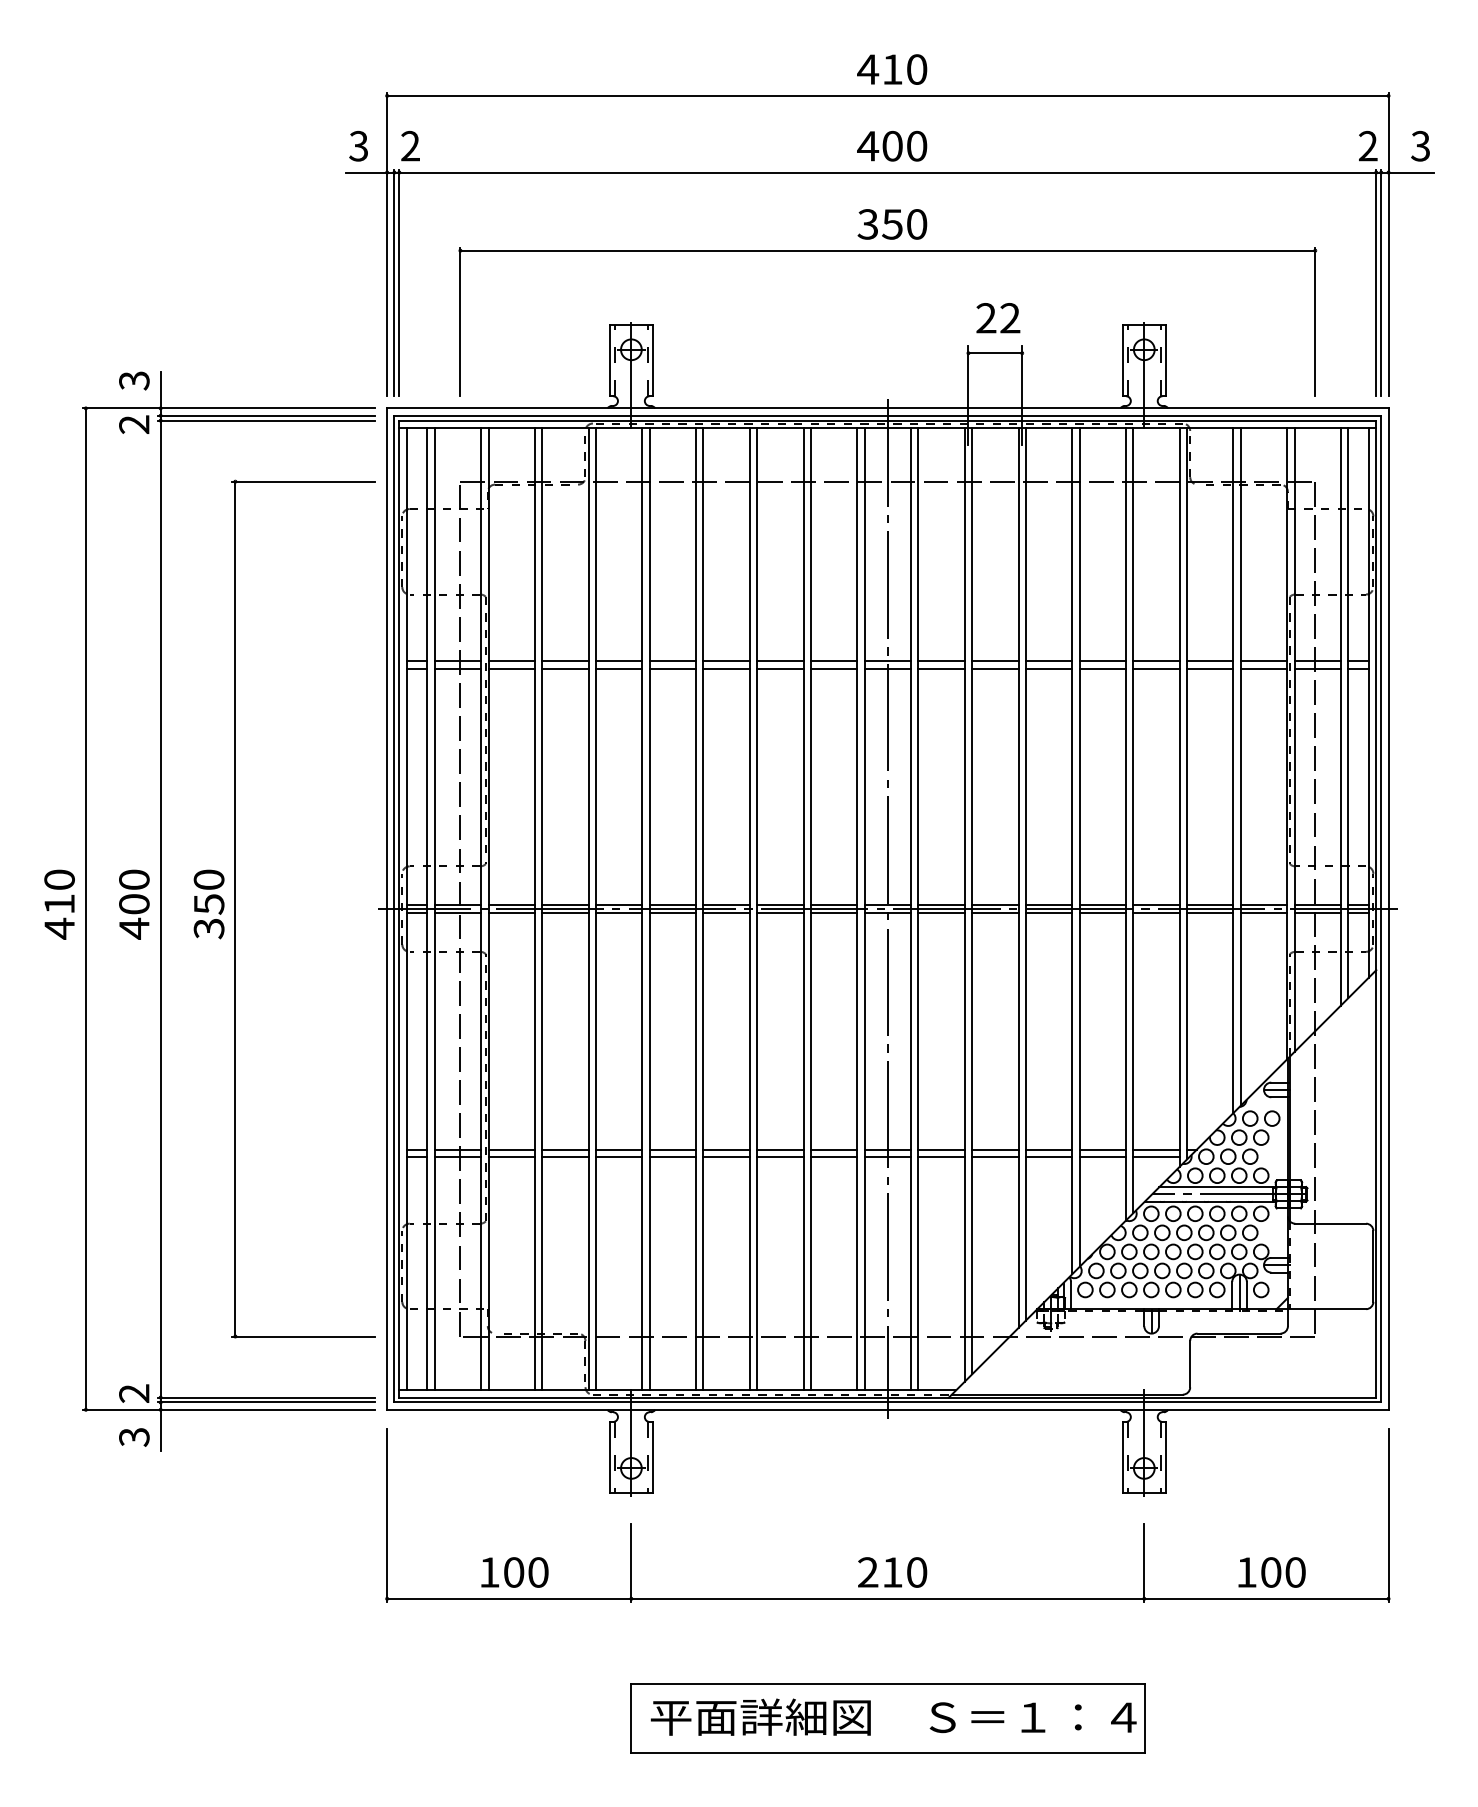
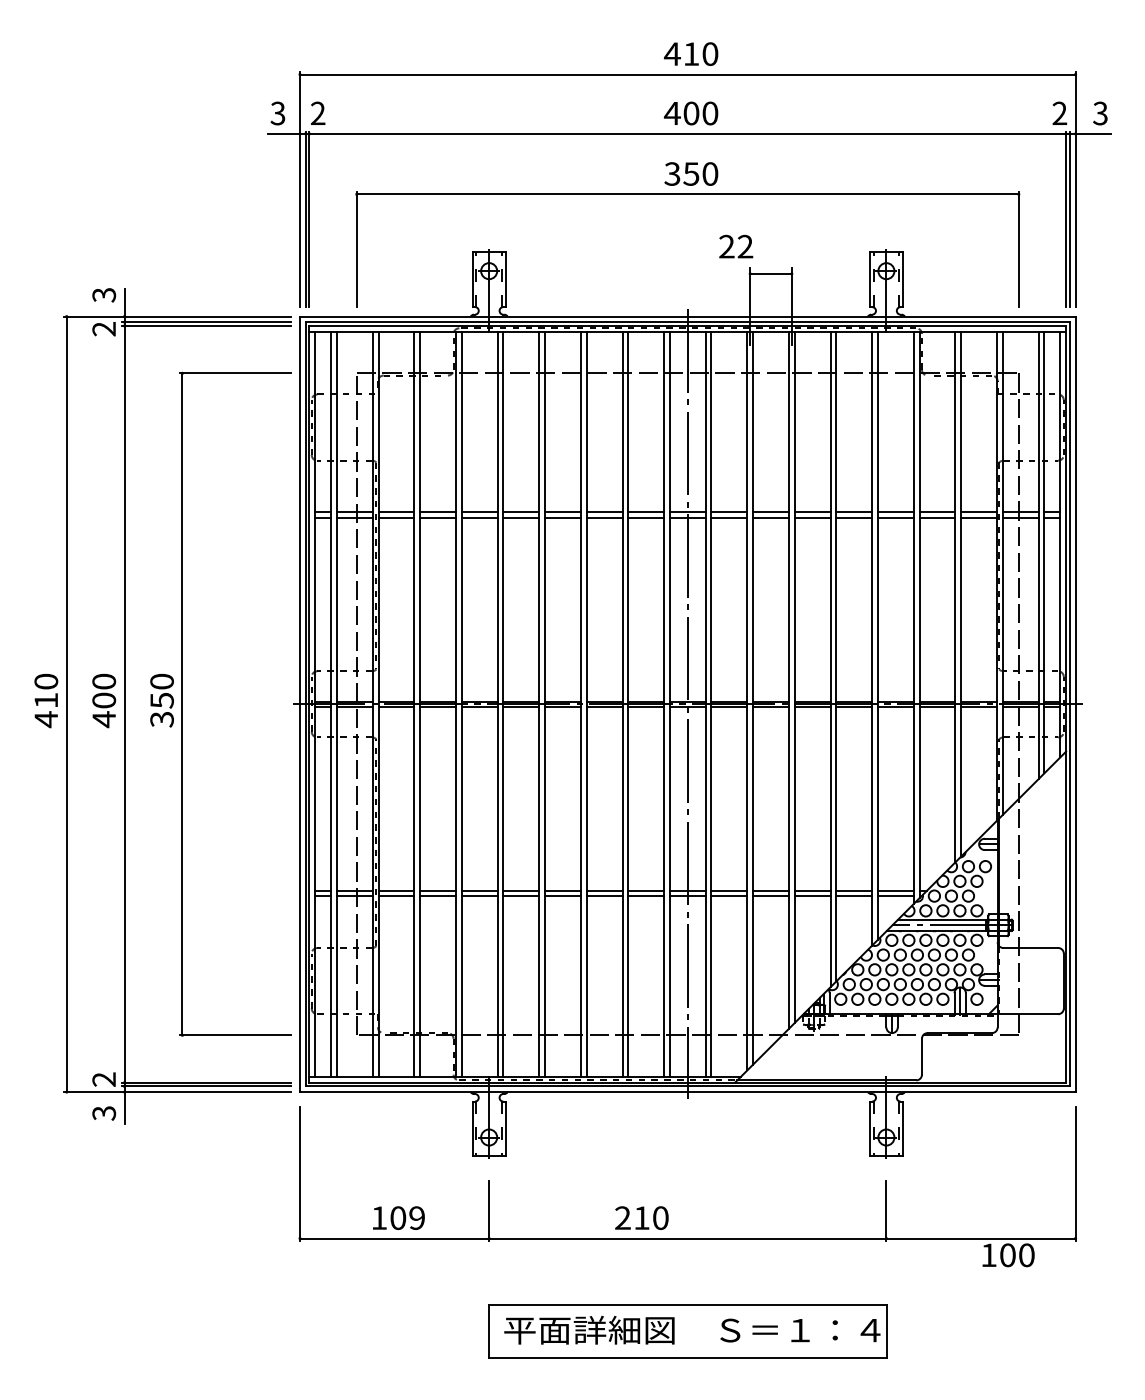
text: (998, 318) -> (736, 246), moved
text: (538, 1572) -> (417, 1218), 100 -> 109
text: (892, 1572) -> (641, 1218), moved
text: (1271, 1572) -> (1008, 1255), moved

